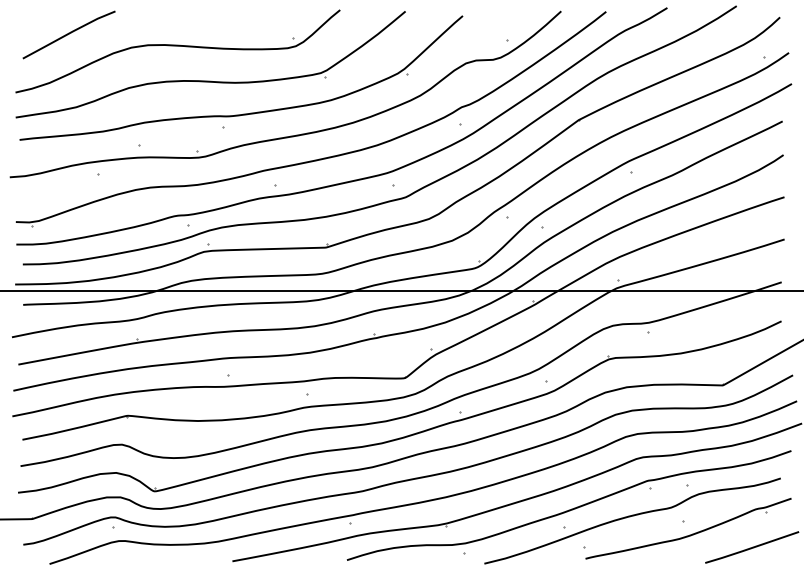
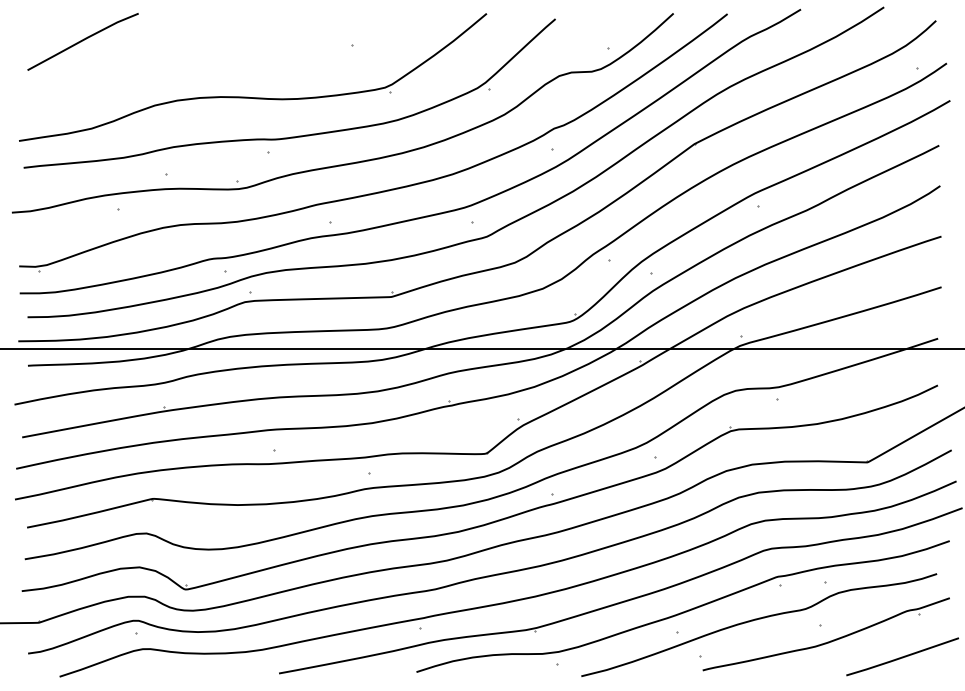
curve: (177, 46) -> (213, 55), removed

